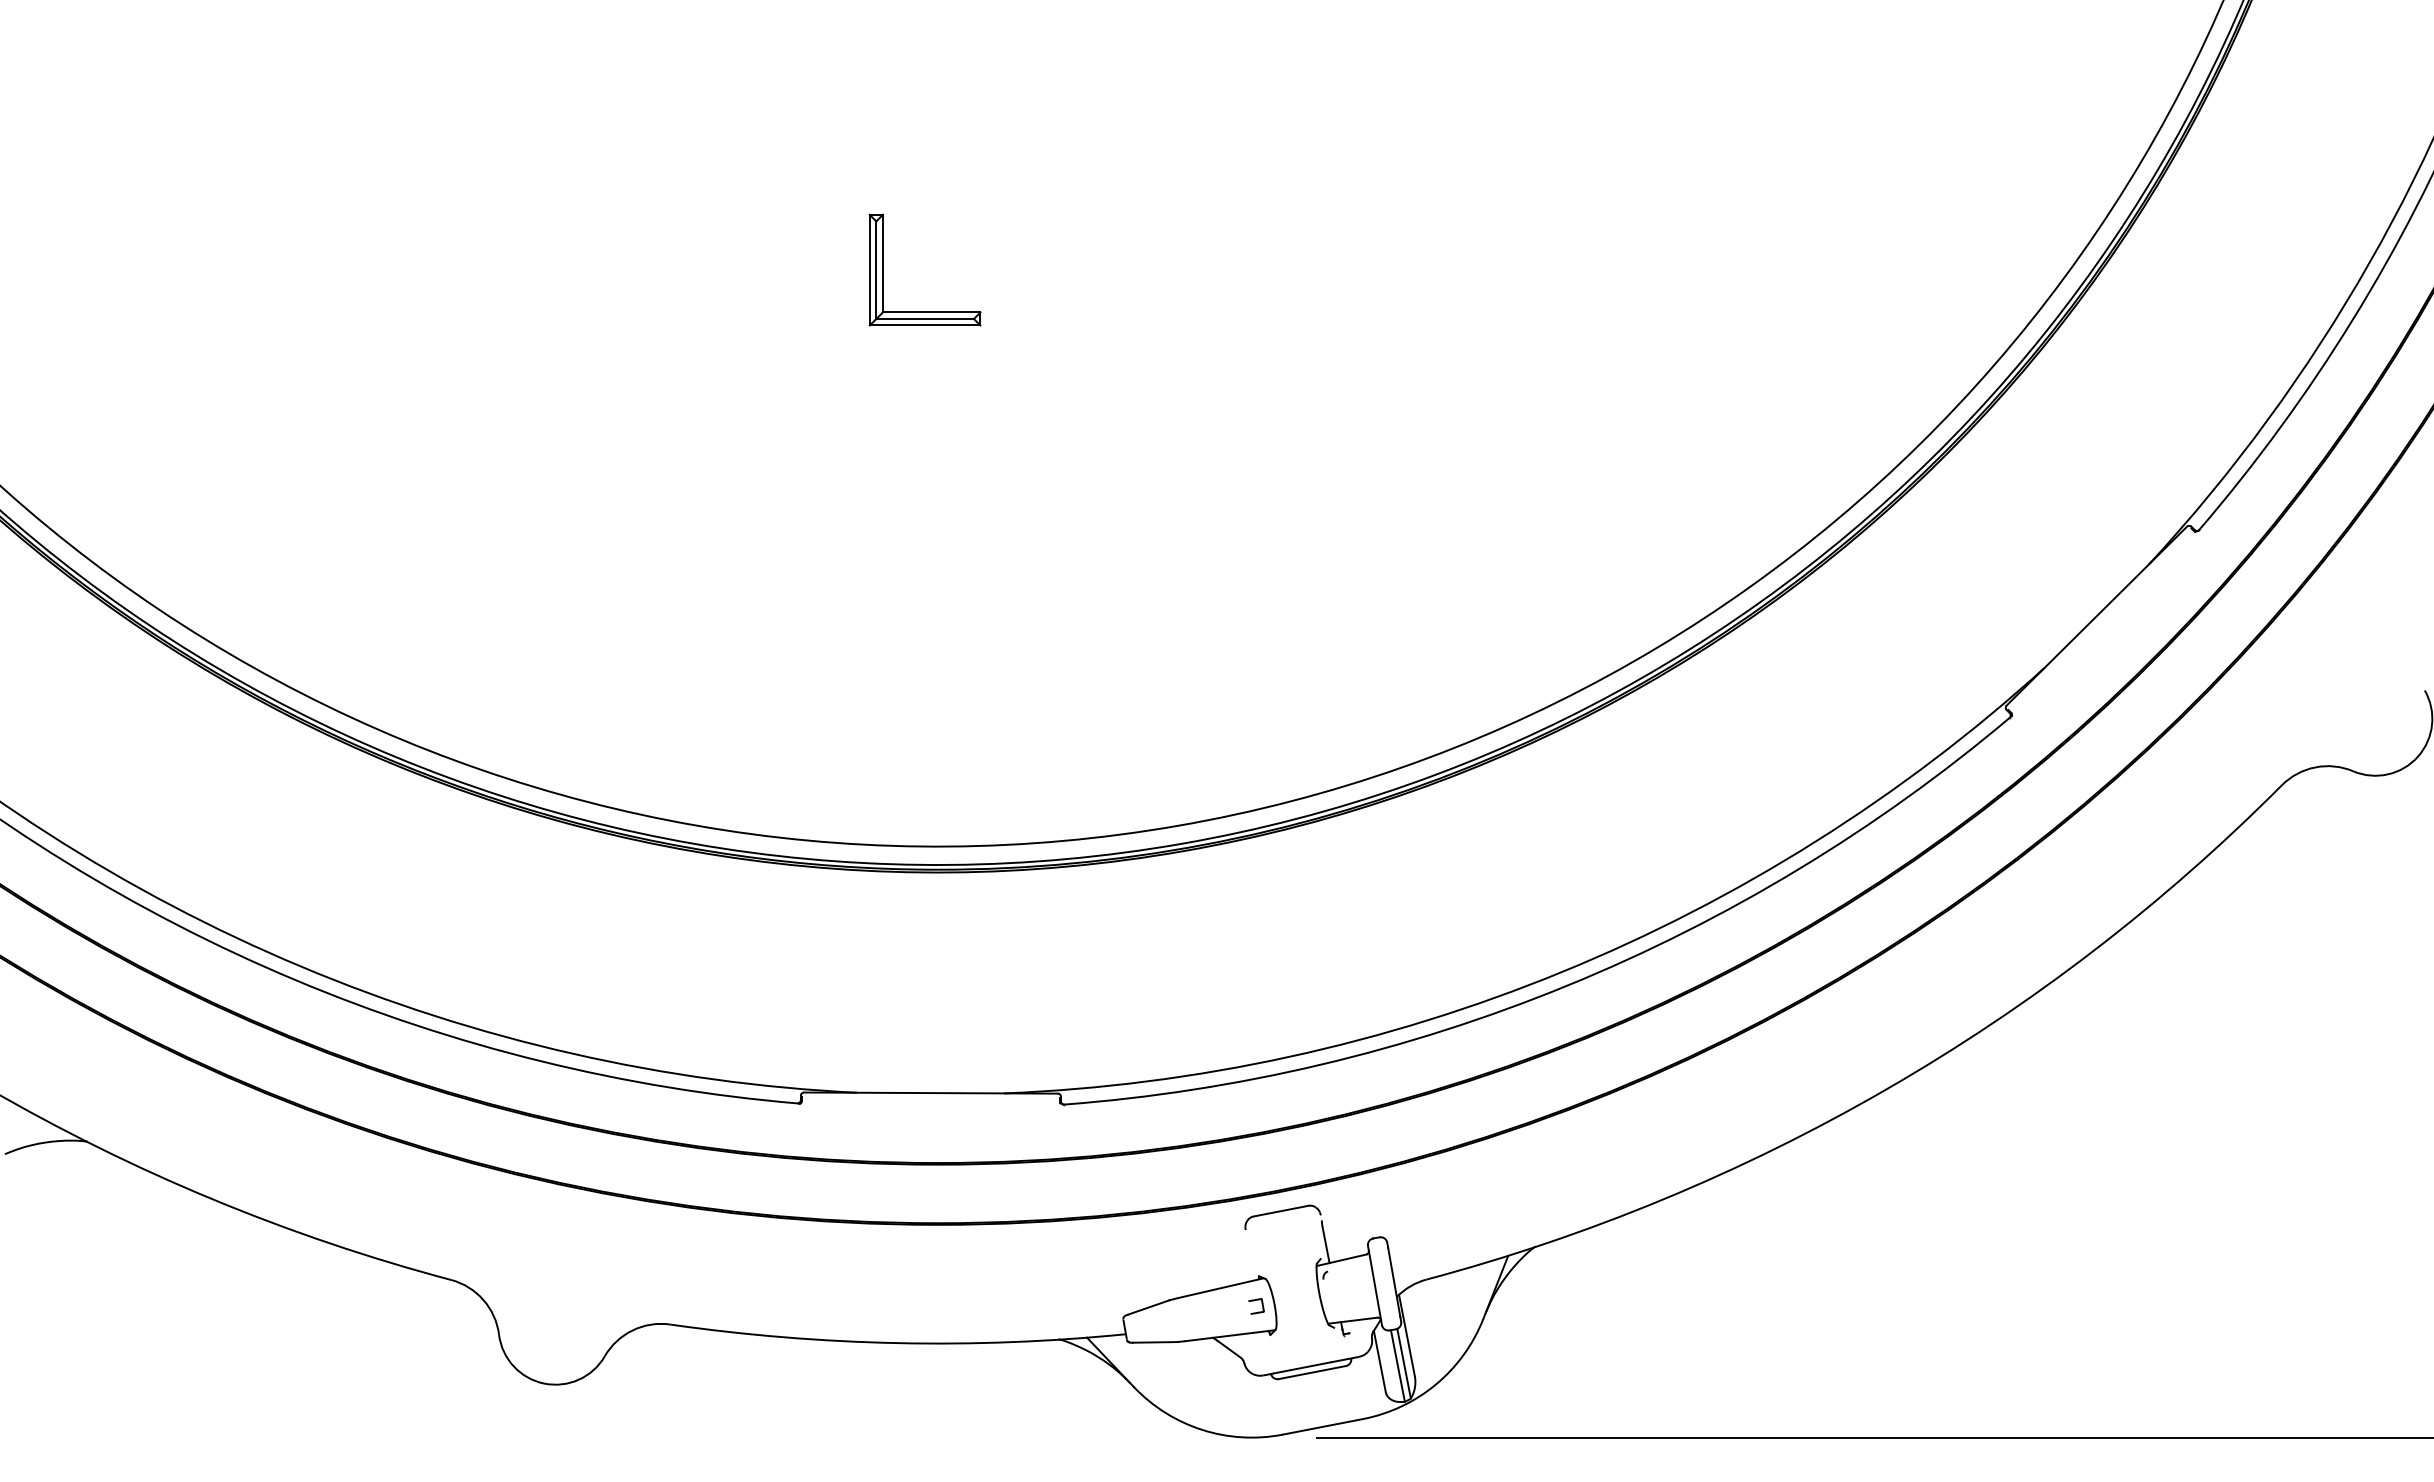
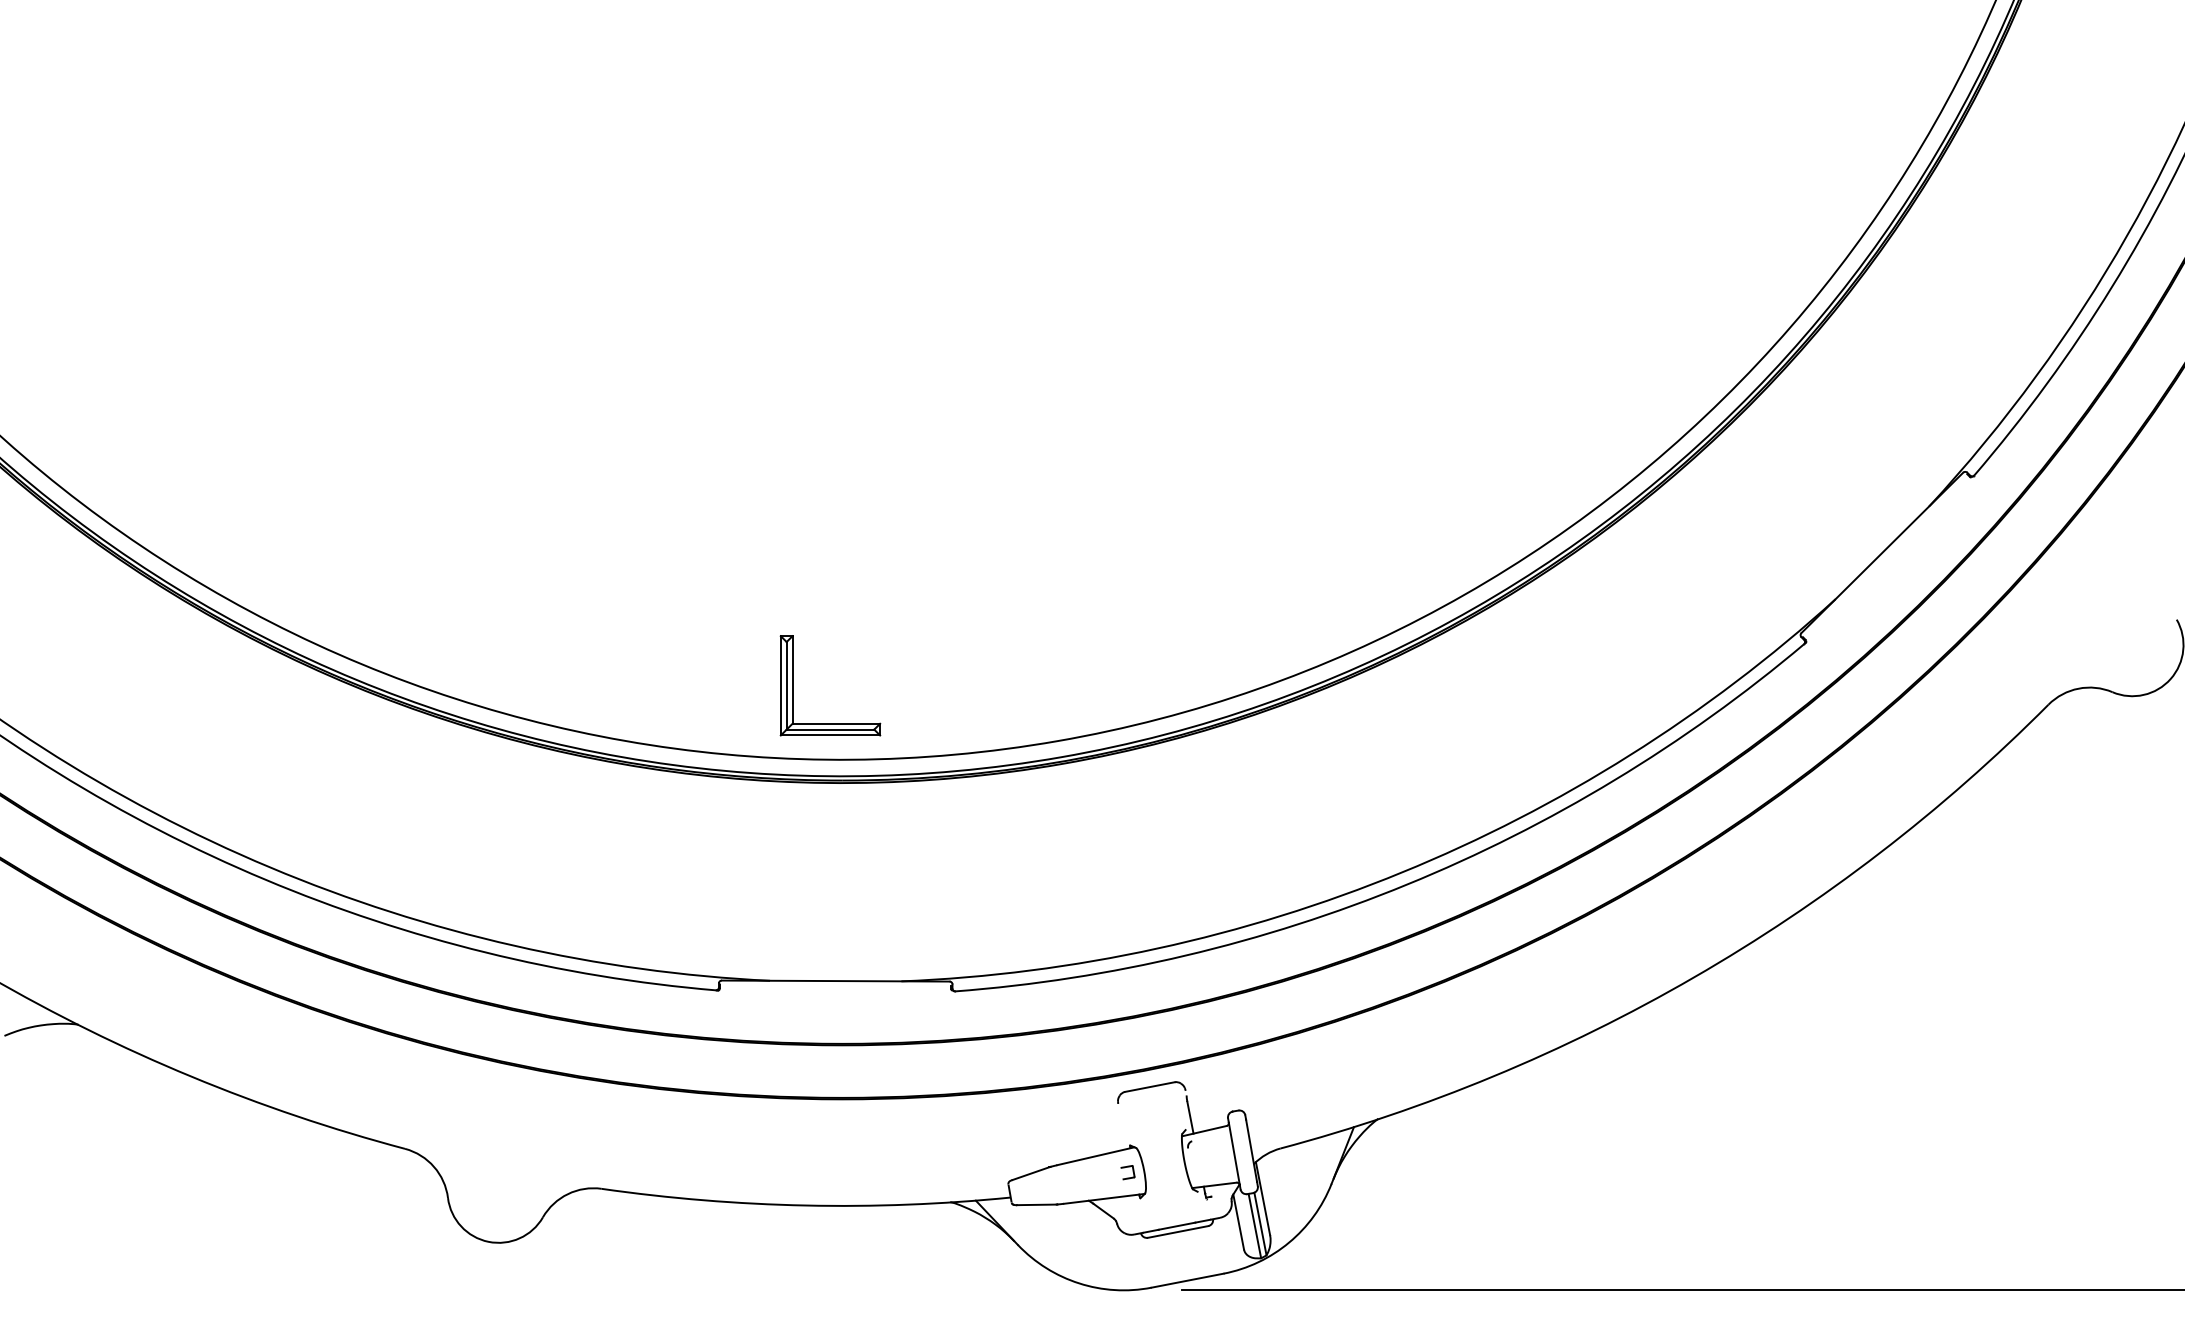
part: (883, 269) -> (793, 685), moved

